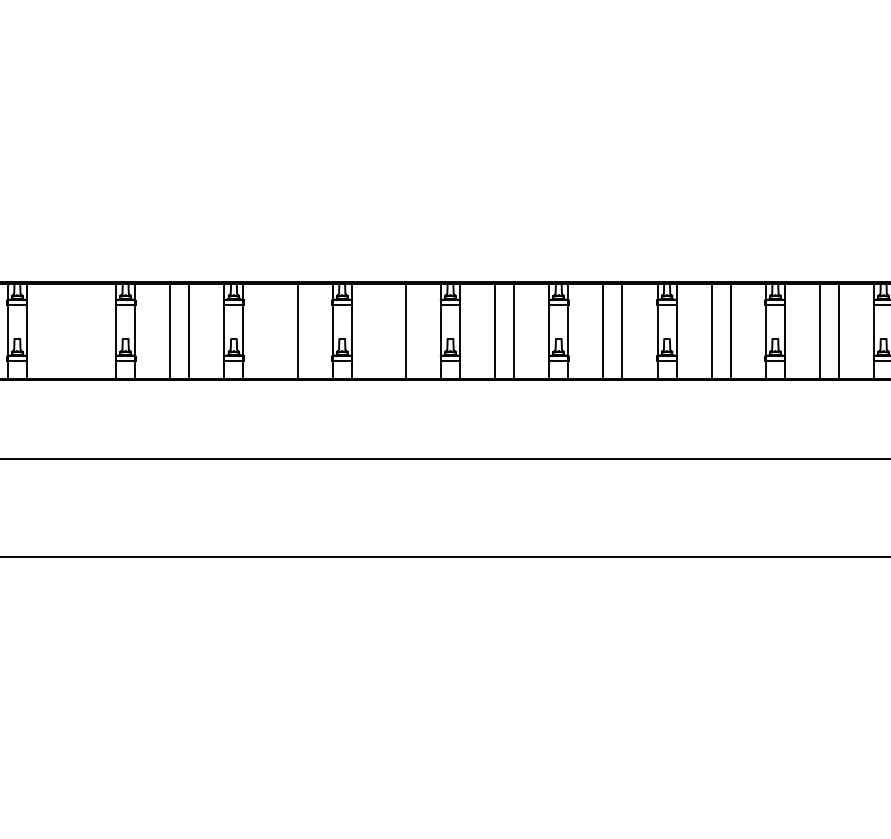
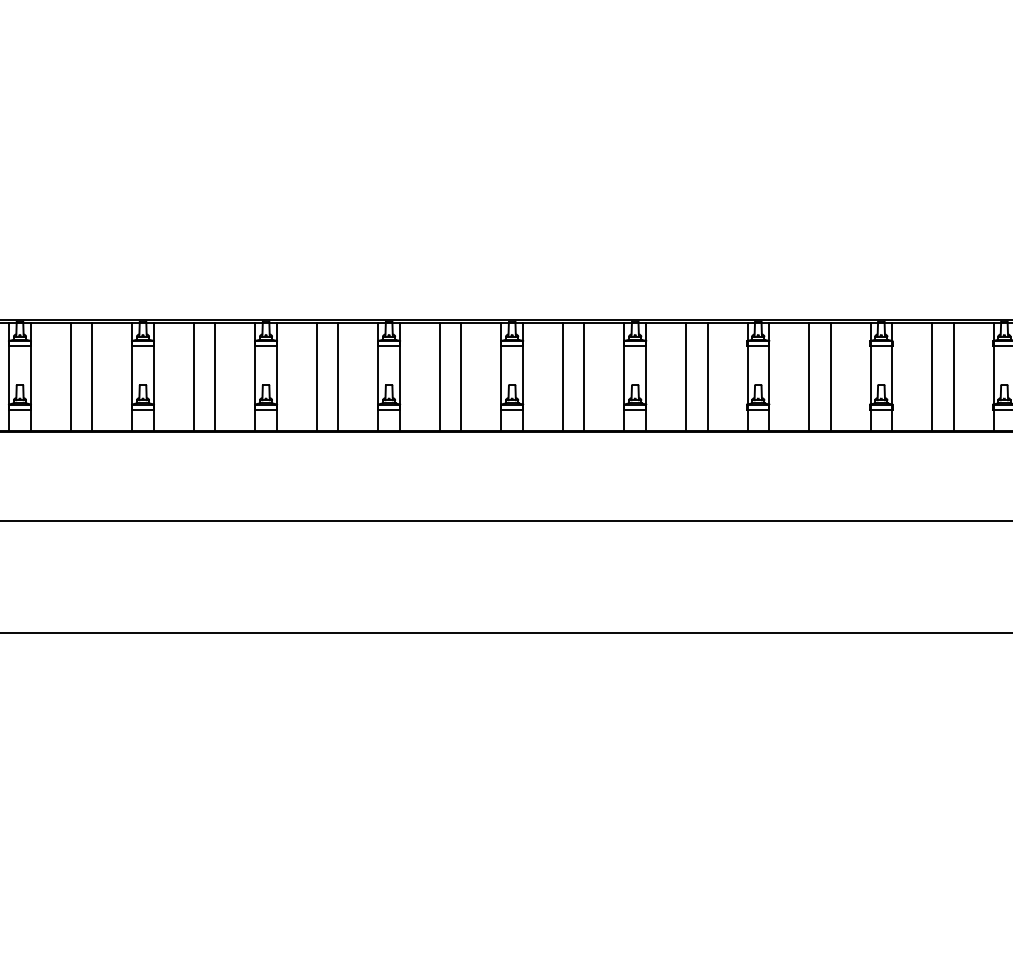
line: (61, 331) -> (70, 376), added
line: (81, 331) -> (92, 376), added
line: (278, 331) -> (316, 376), added
line: (386, 331) -> (439, 376), added

